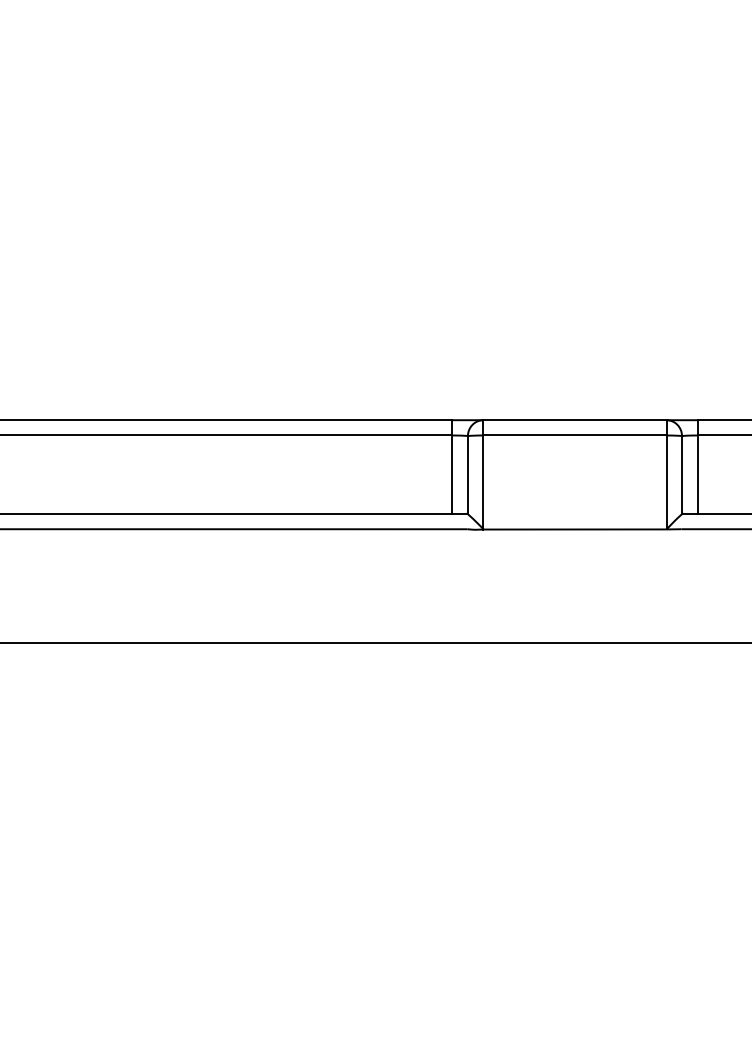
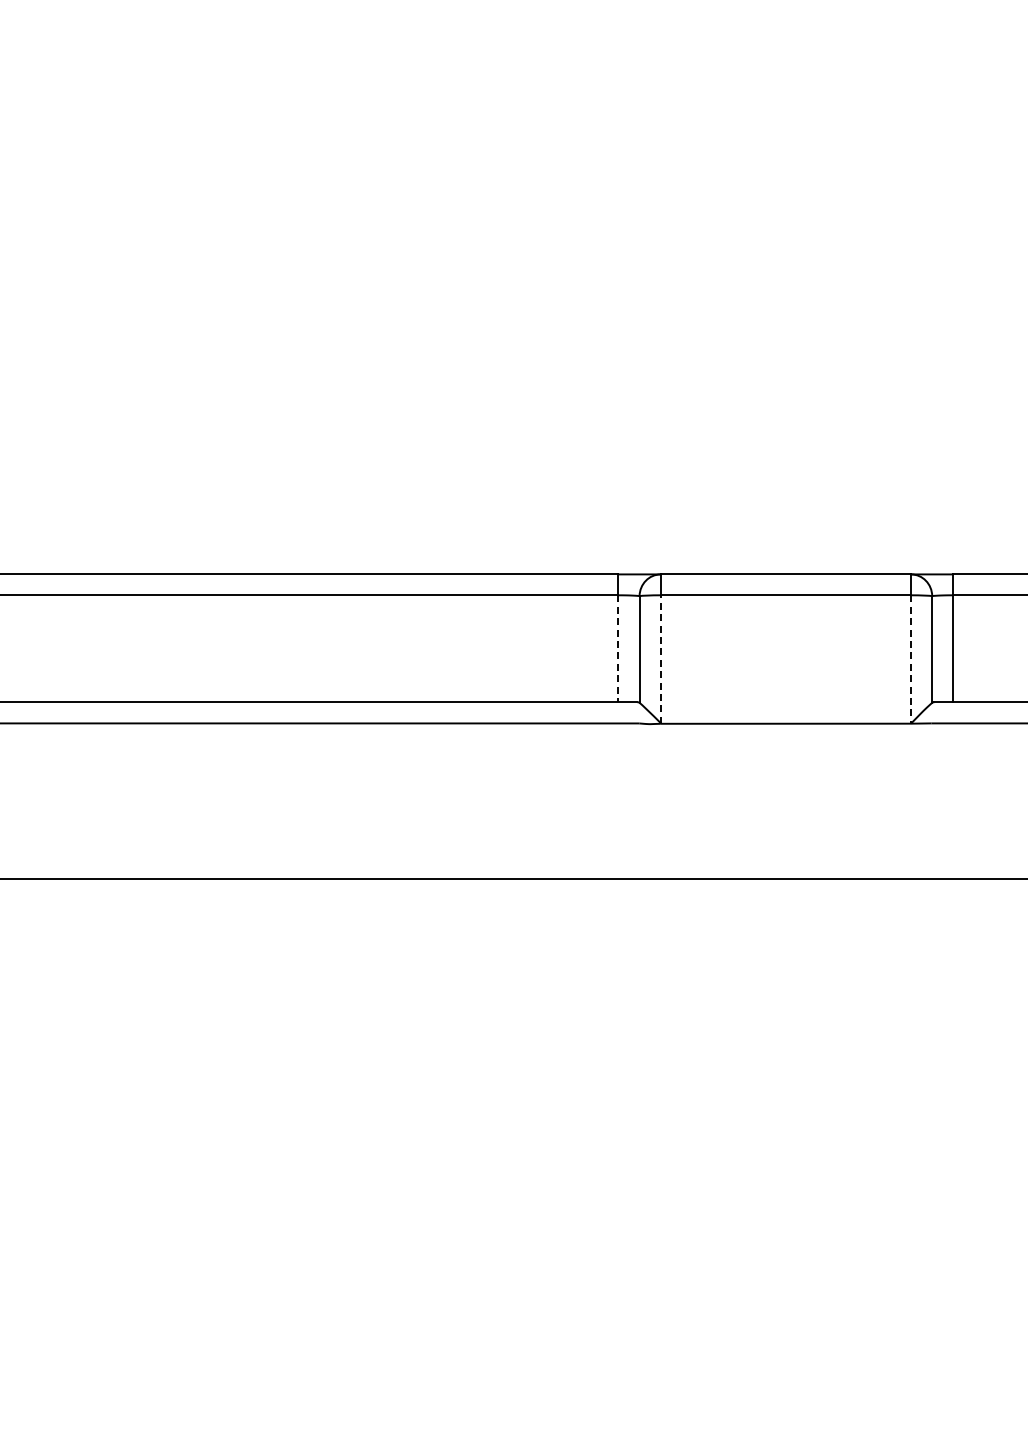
line: (452, 475) -> (618, 649), solid -> dashed
line: (483, 482) -> (660, 659), solid -> dashed
line: (666, 482) -> (911, 659), solid -> dashed

